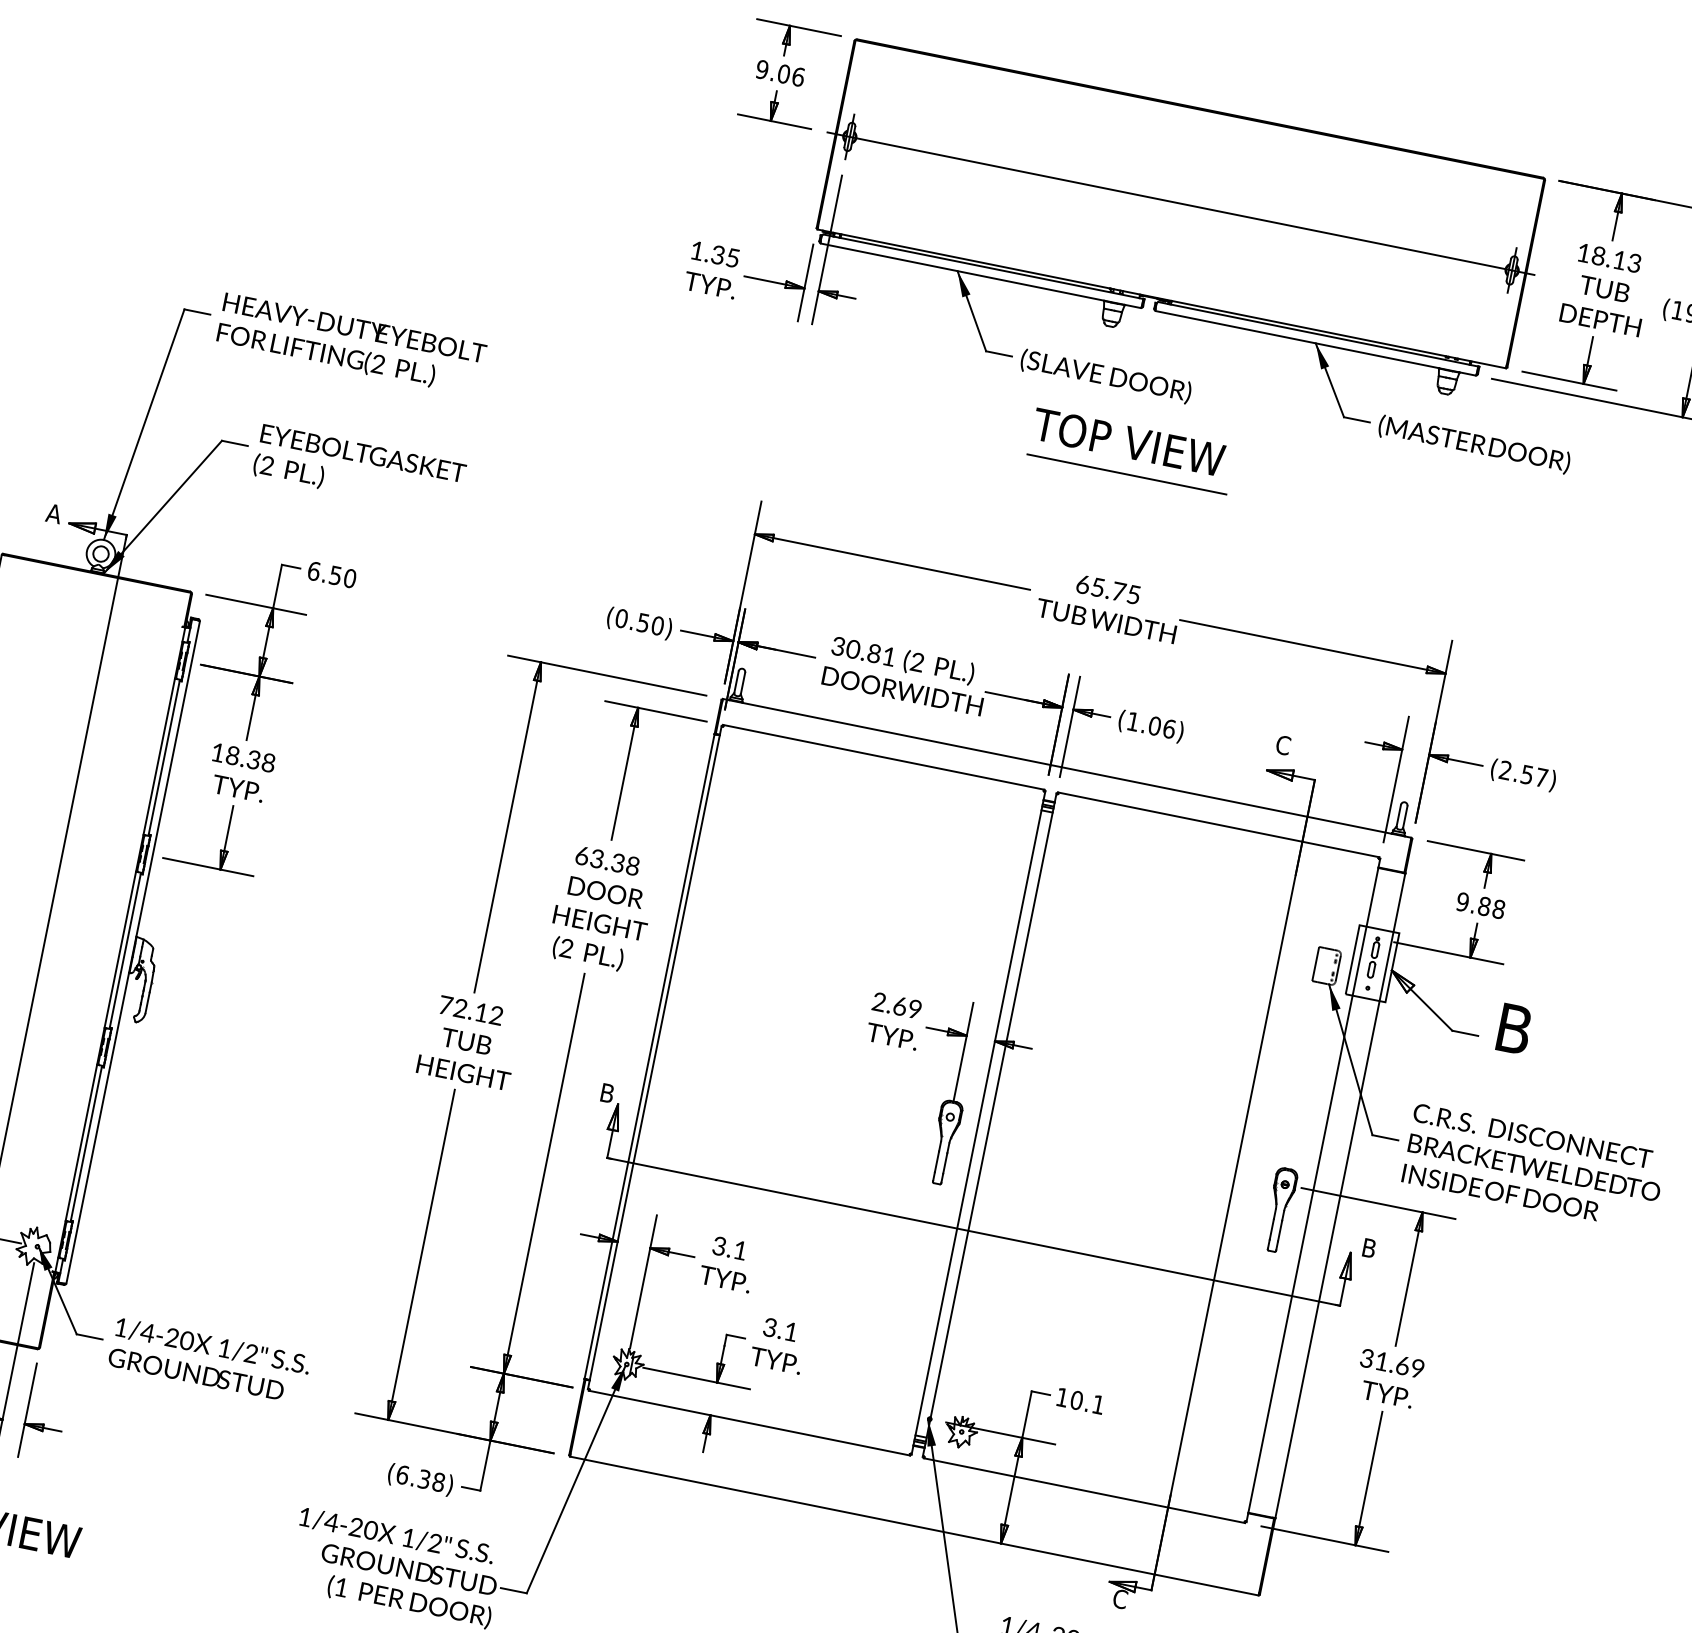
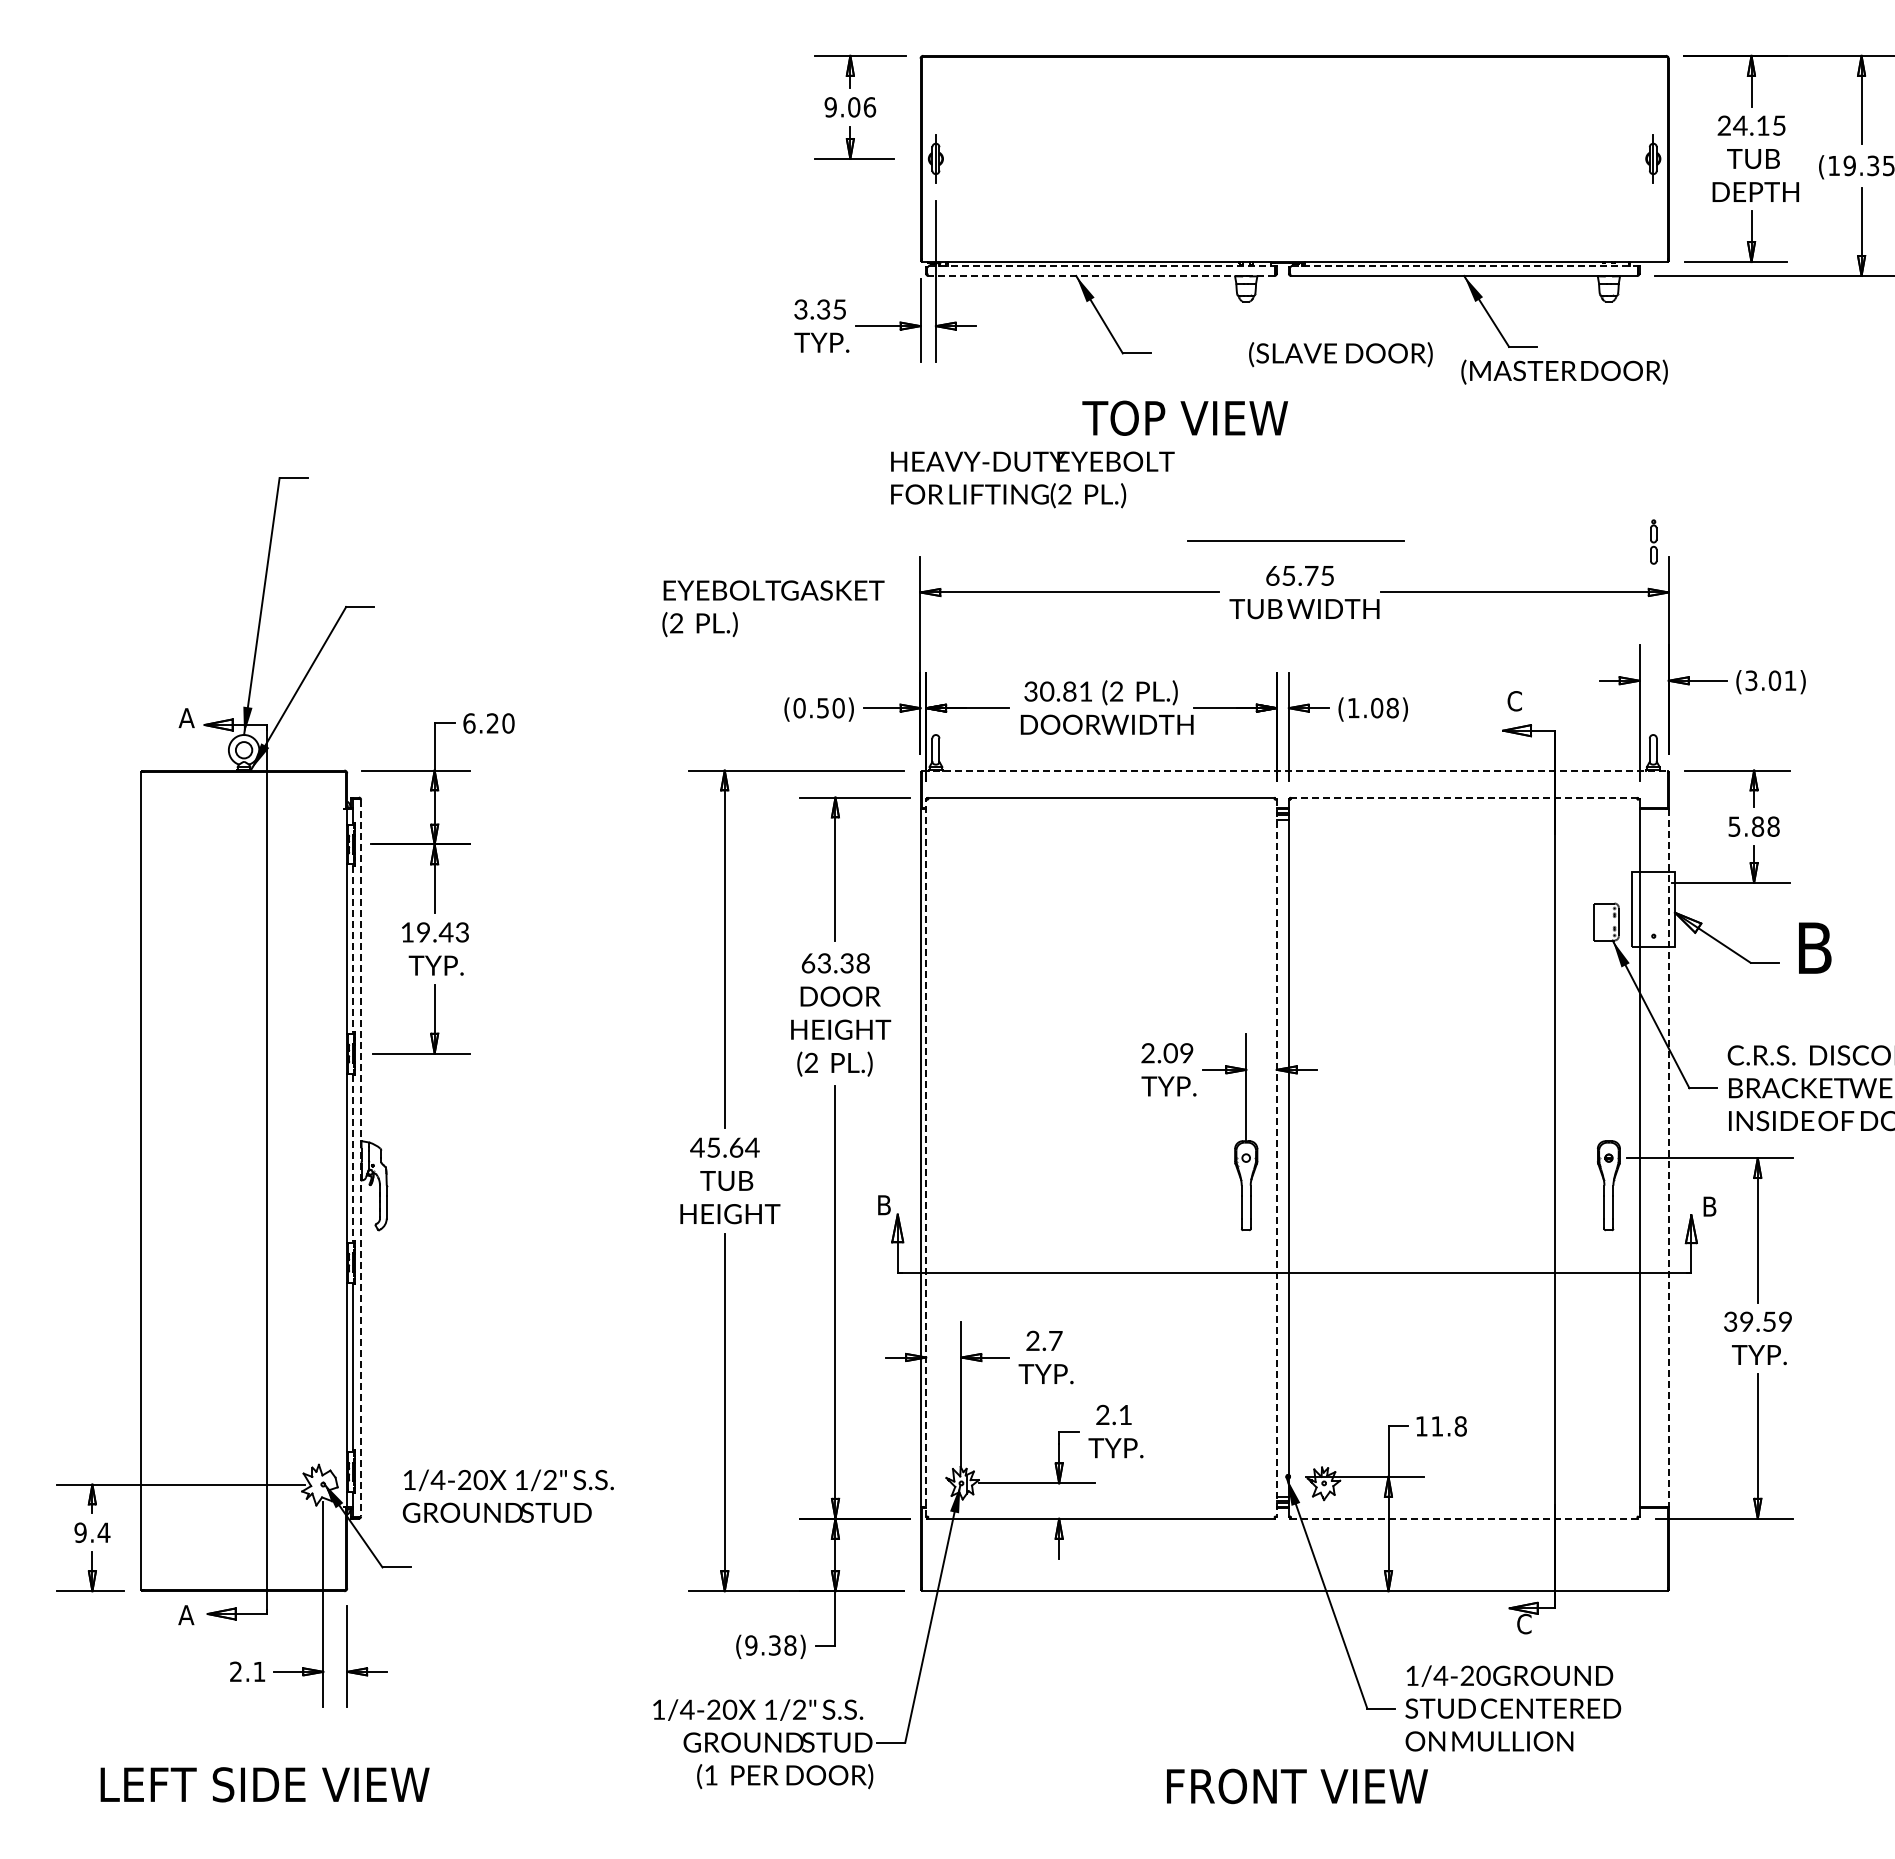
line: (1180, 203) -> (1294, 158), removed
text: (696, 250) -> (800, 309), 1.35 -> 3.35
text: (1609, 257) -> (1751, 125), 18.13 -> 24.15
line: (983, 267) -> (1102, 266), solid -> dashed
line: (980, 275) -> (1100, 275), solid -> dashed
line: (1318, 334) -> (1465, 266), solid -> dashed
text: (351, 344) -> (1032, 479), moved
text: (1105, 376) -> (1340, 354), moved
text: (1128, 441) -> (1184, 417), moved
text: (1474, 444) -> (1564, 371), moved
text: (359, 469) -> (773, 608), moved
line: (1126, 473) -> (1295, 540), moved
text: (335, 575) -> (492, 723), 6.50 -> 6.20
text: (1169, 728) -> (1392, 707), (1.06) -> (1.08)
line: (164, 758) -> (352, 949), solid -> dashed
text: (251, 759) -> (443, 932), 18.38 -> 19.43
line: (1067, 768) -> (1294, 770), solid -> dashed
text: (1523, 773) -> (1770, 680), (2.57) -> (3.01)
line: (1218, 824) -> (1464, 797), solid -> dashed
text: (1462, 901) -> (1734, 826), 9.88 -> 5.88
line: (125, 951) -> (352, 1158), solid -> dashed
line: (133, 952) -> (361, 1158), solid -> dashed
part: (1373, 956) -> (1653, 541), moved
text: (900, 1005) -> (1170, 1052), 2.69 -> 2.09
text: (470, 1010) -> (724, 1147), 72.12 -> 45.64
line: (655, 1057) -> (926, 1157), solid -> dashed
line: (978, 1123) -> (1276, 1158), solid -> dashed
line: (1340, 1196) -> (1668, 1158), solid -> dashed
text: (730, 1247) -> (1044, 1340), 3.1 -> 2.7
text: (769, 1330) -> (1102, 1418), 3.1 -> 2.1
text: (208, 1360) -> (507, 1495), moved
text: (1392, 1363) -> (1758, 1321), 31.69 -> 39.59
text: (1087, 1402) -> (1448, 1426), 10.1 -> 11.8
text: (402, 1475) -> (751, 1645), (6.38) -> (9.38)
line: (1083, 1490) -> (1463, 1518), solid -> dashed

